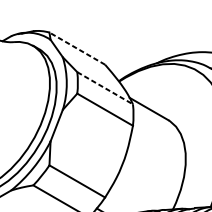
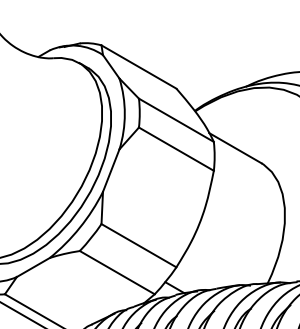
line: (76, 48) -> (138, 66), dashed -> solid
line: (105, 88) -> (176, 120), dashed -> solid

